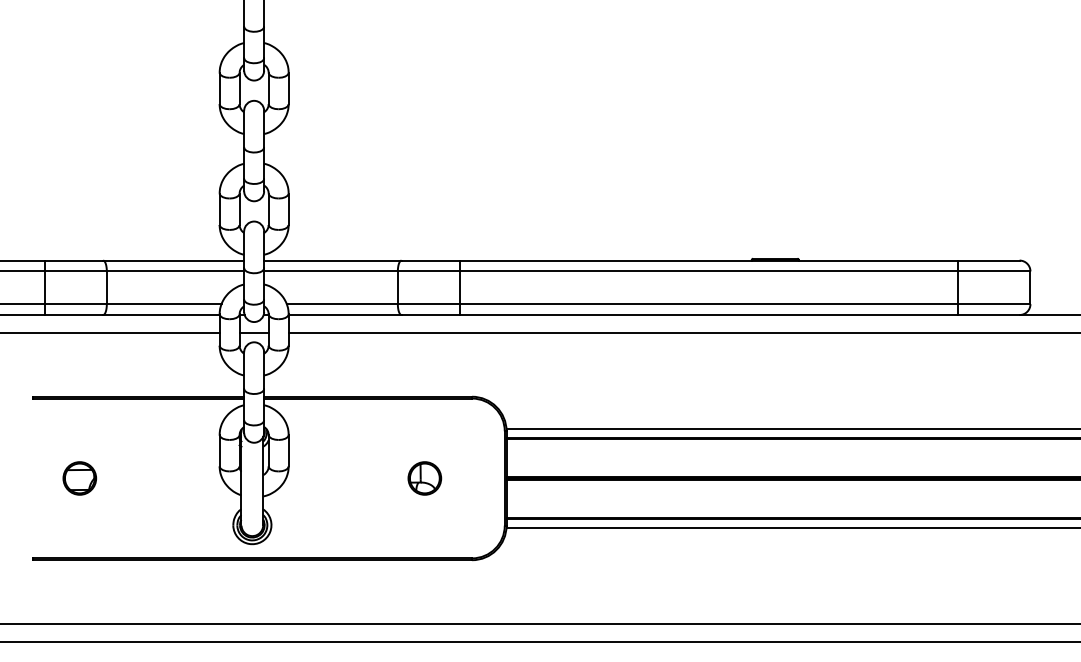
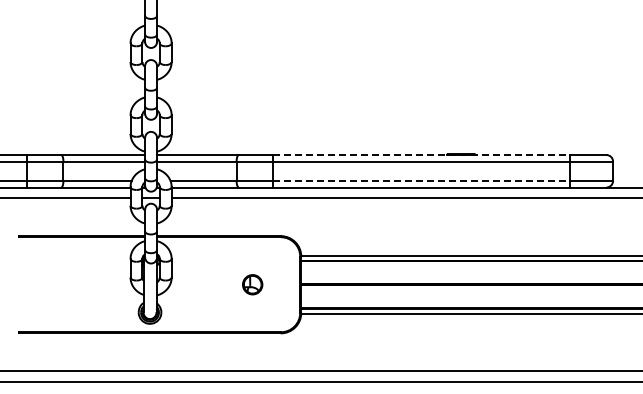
line: (710, 261) -> (422, 155), solid -> dashed
line: (710, 304) -> (422, 181), solid -> dashed
part: (78, 478) -> (46, 284), removed

